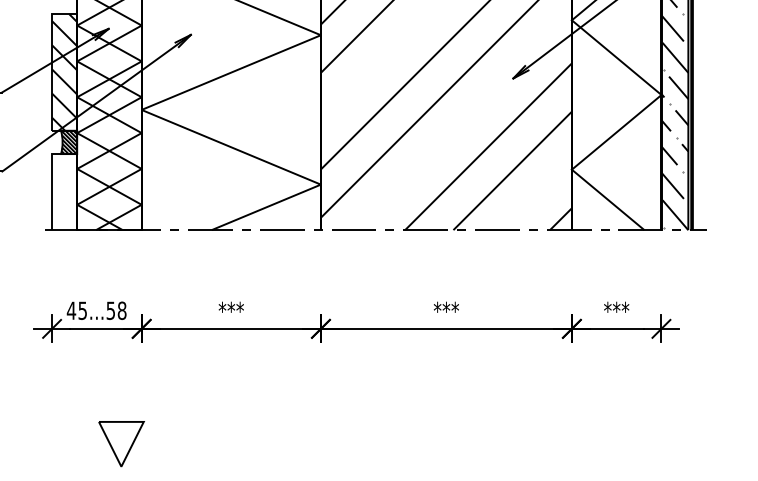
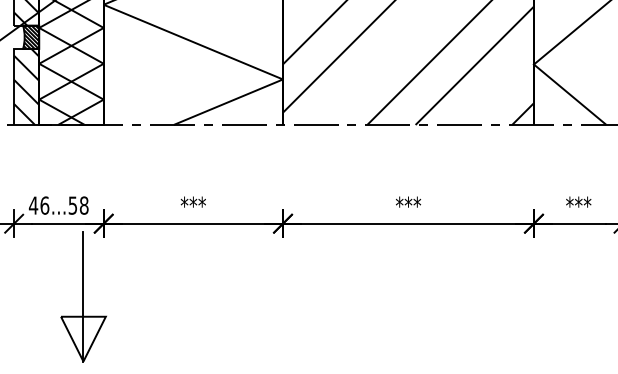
hatch: (64, 192) -> (26, 87), added
text: (82, 310) -> (44, 205), 45...58 -> 46...58
line: (121, 401) -> (83, 296), added

